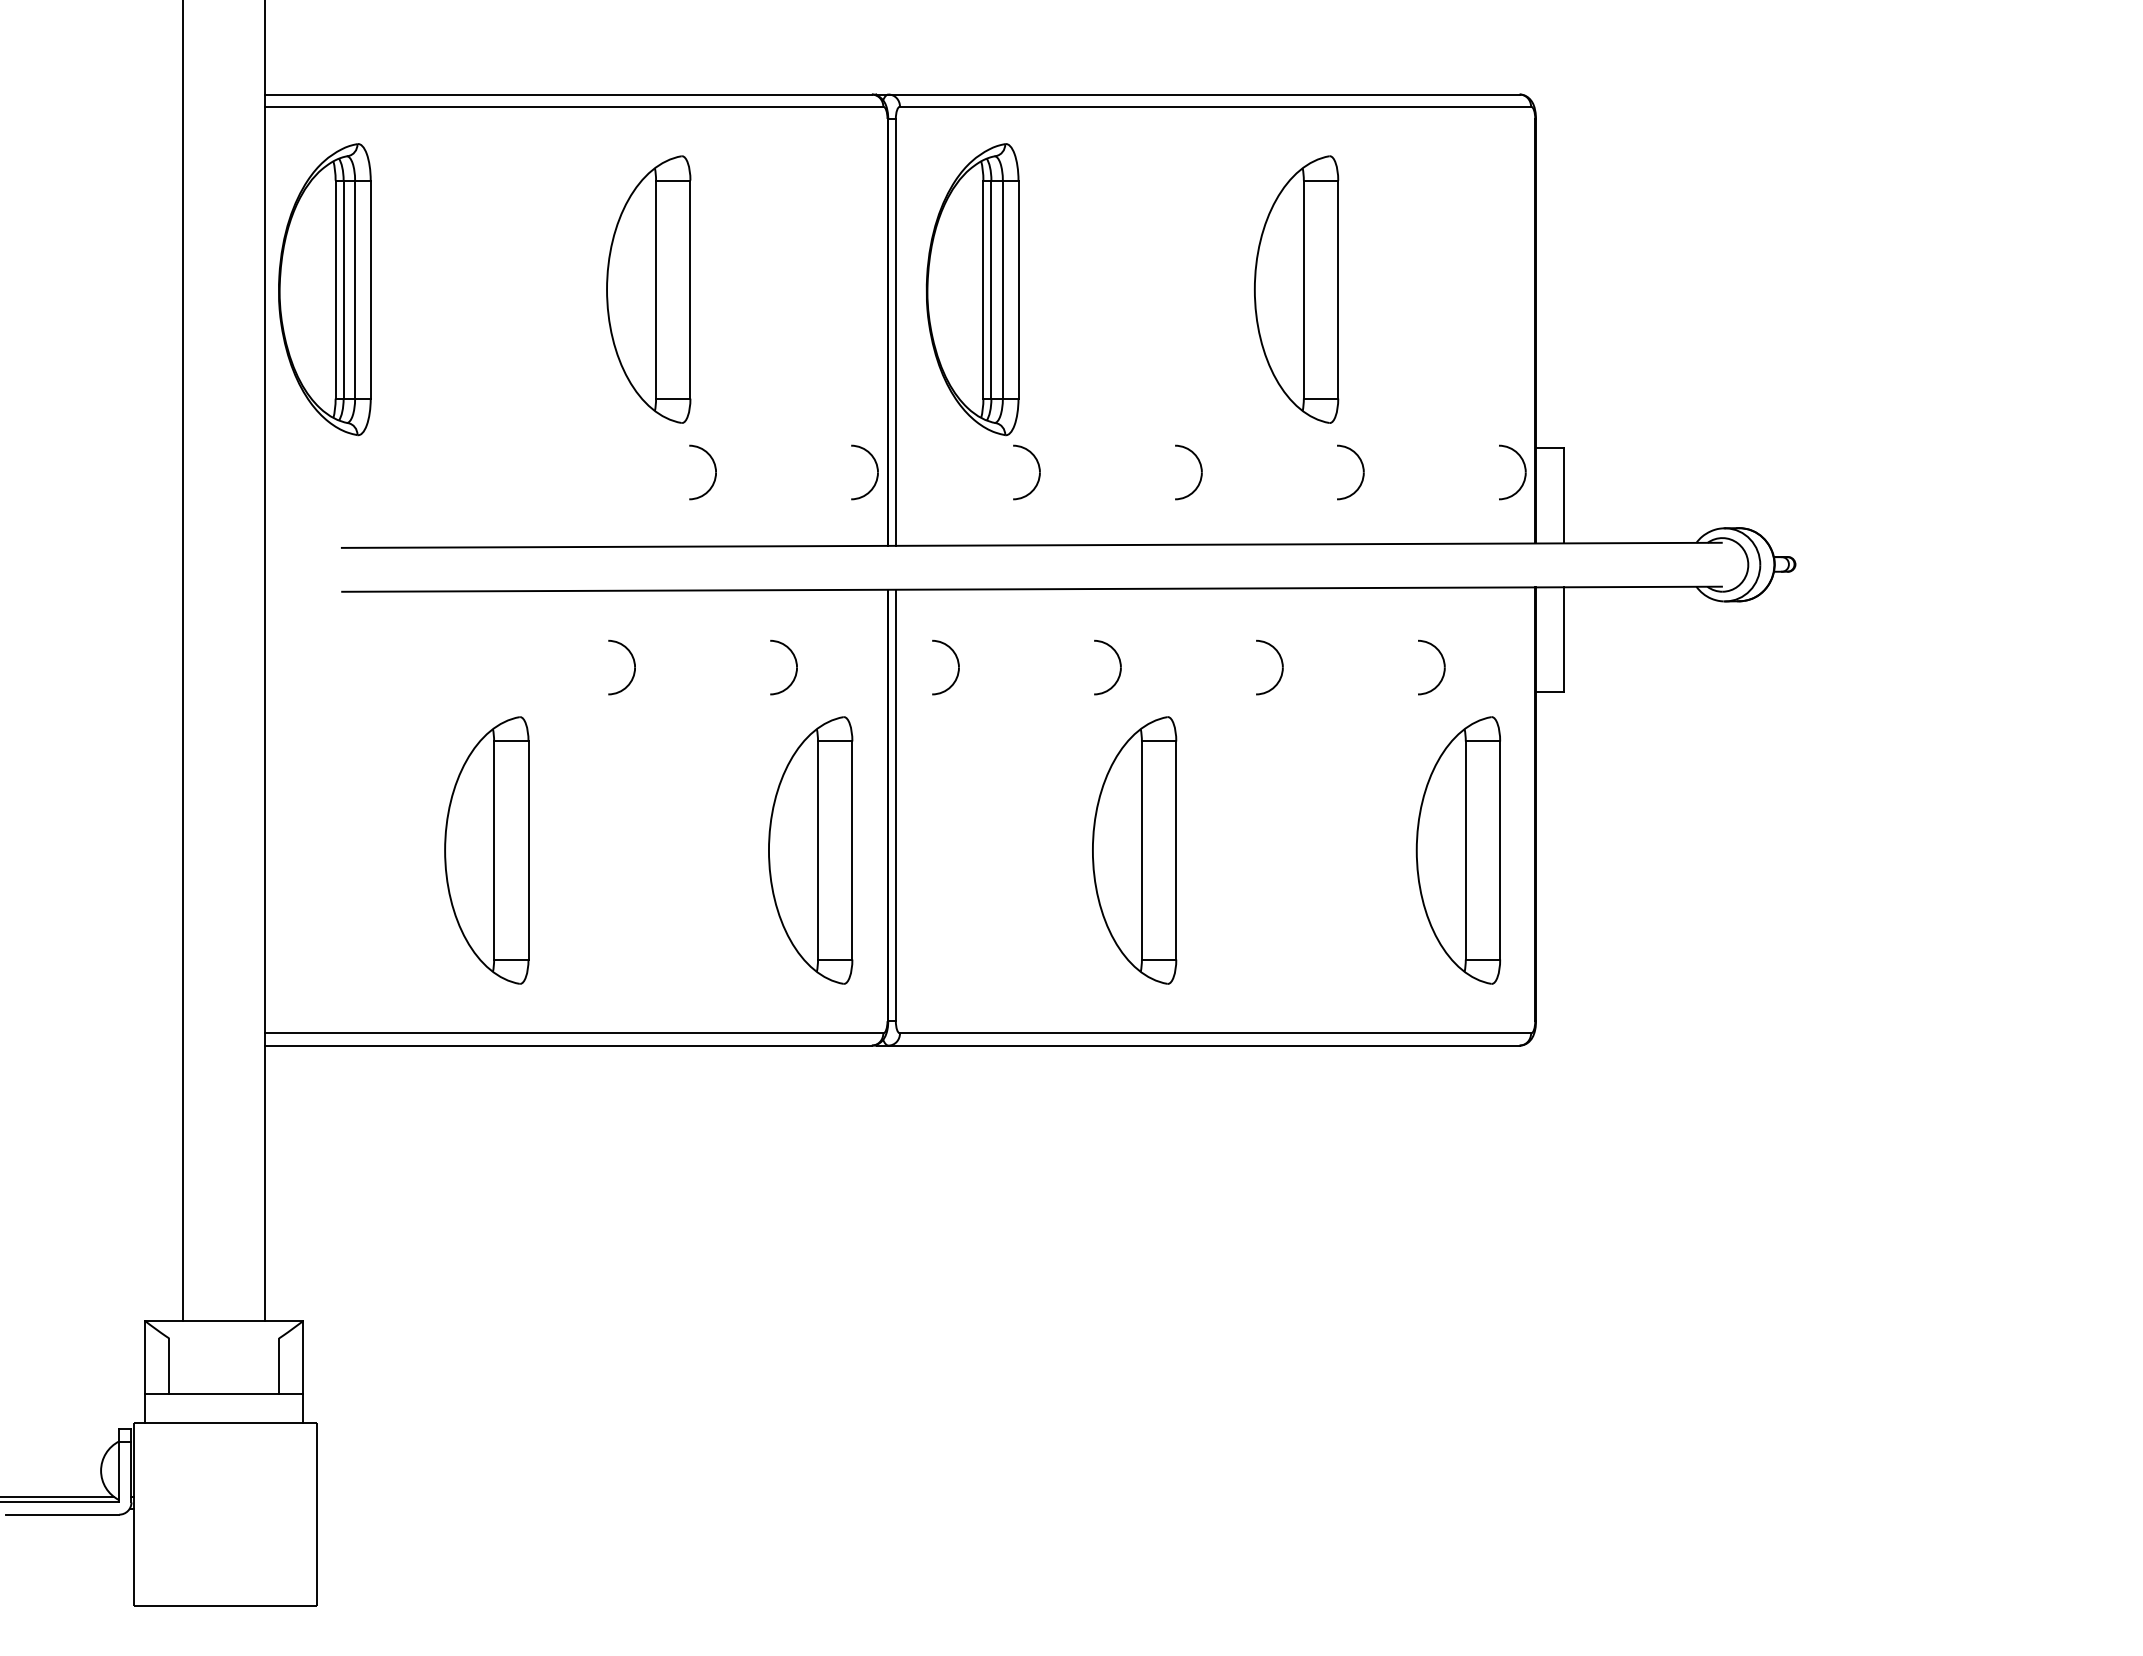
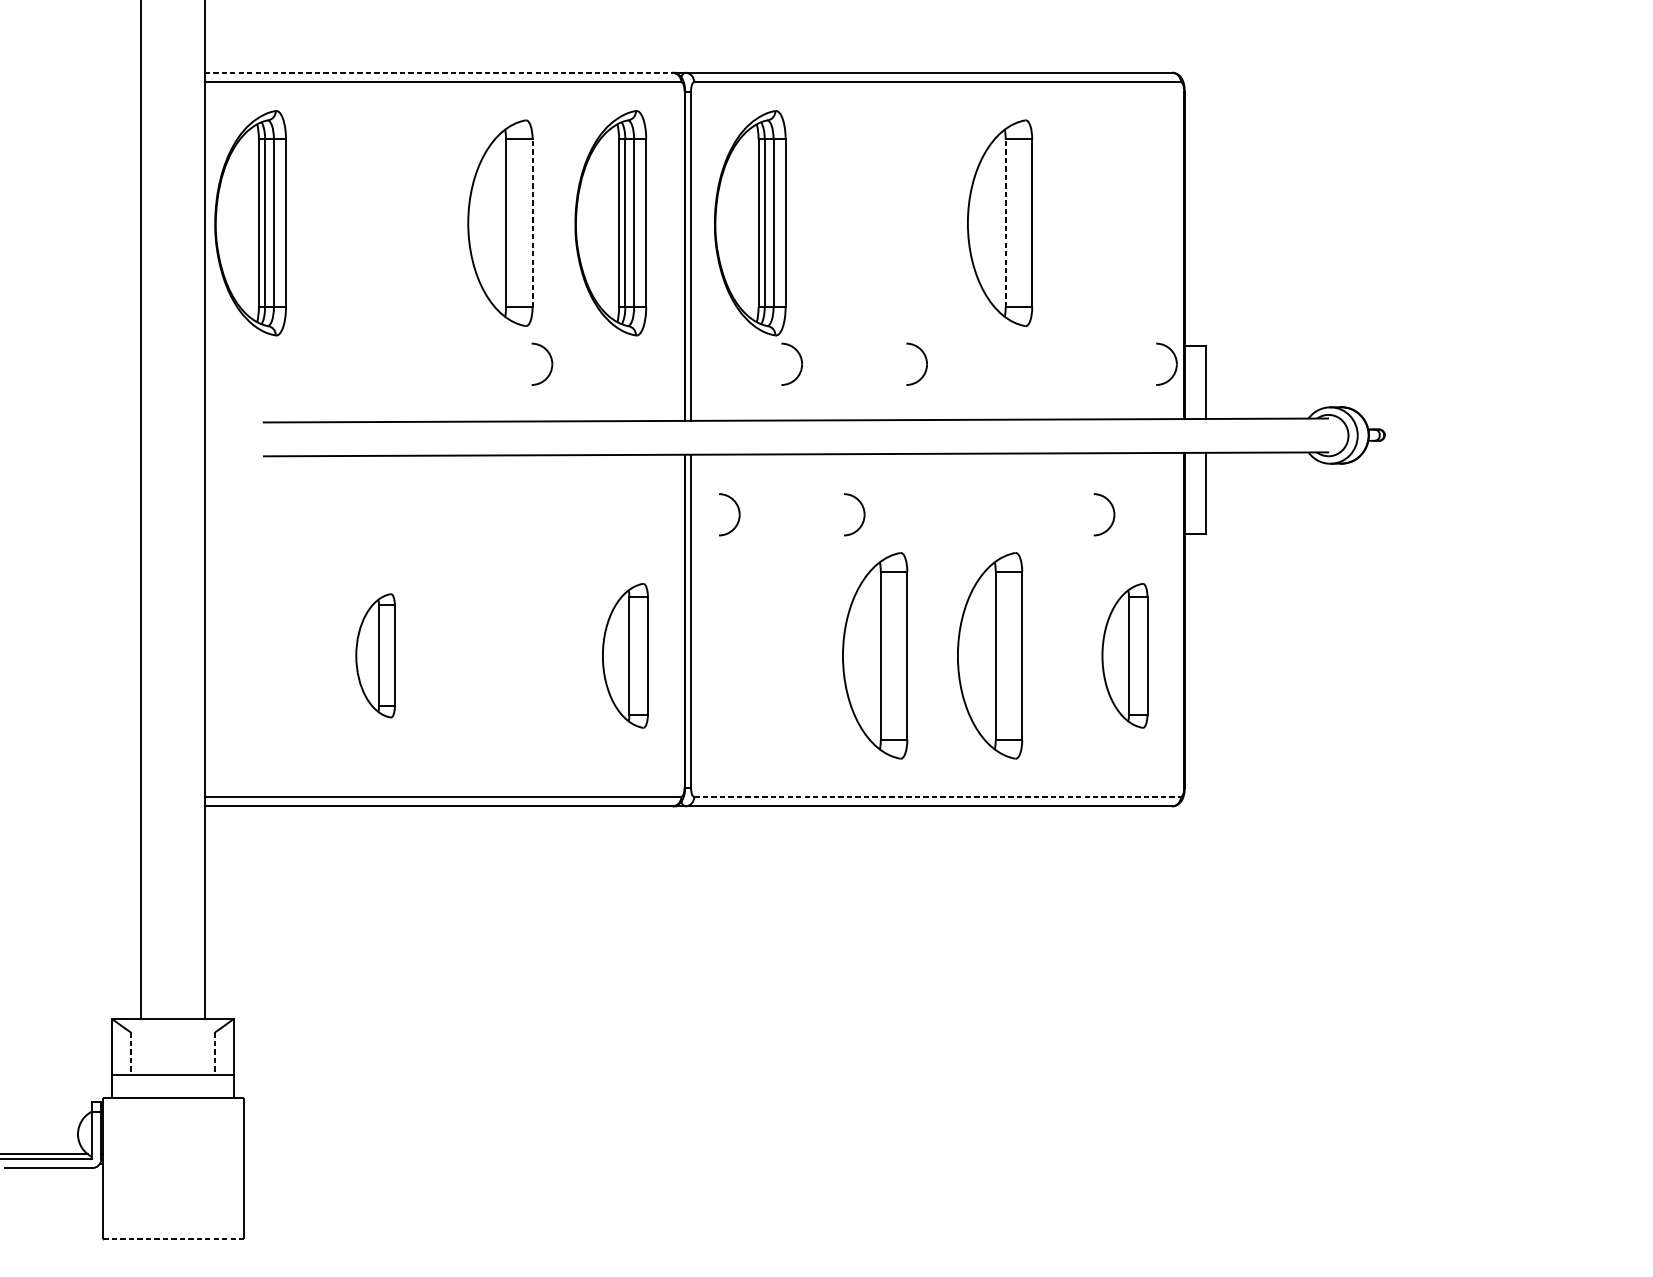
line: (569, 94) -> (439, 72), solid -> dashed
line: (690, 289) -> (532, 223), solid -> dashed
part: (791, 289) -> (610, 223), added
line: (1303, 289) -> (1005, 223), solid -> dashed
part: (876, 469) -> (676, 361), removed
part: (1362, 472) -> (1050, 364), removed
part: (633, 663) -> (488, 511), removed
part: (795, 663) -> (613, 511), removed
part: (1281, 665) -> (988, 513), removed
part: (486, 850) -> (375, 655), size x0.6
part: (810, 850) -> (625, 655), size x0.7
part: (1283, 850) -> (990, 655), added
part: (1458, 850) -> (1124, 655), size x0.7
line: (1215, 1033) -> (937, 797), solid -> dashed
line: (169, 1366) -> (130, 1053), solid -> dashed
line: (279, 1366) -> (215, 1053), solid -> dashed
line: (224, 1606) -> (173, 1238), solid -> dashed

